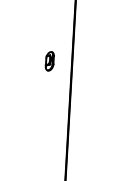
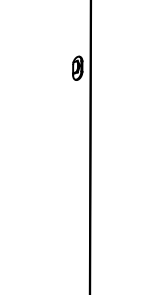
part: (49, 60) -> (77, 67), moved

